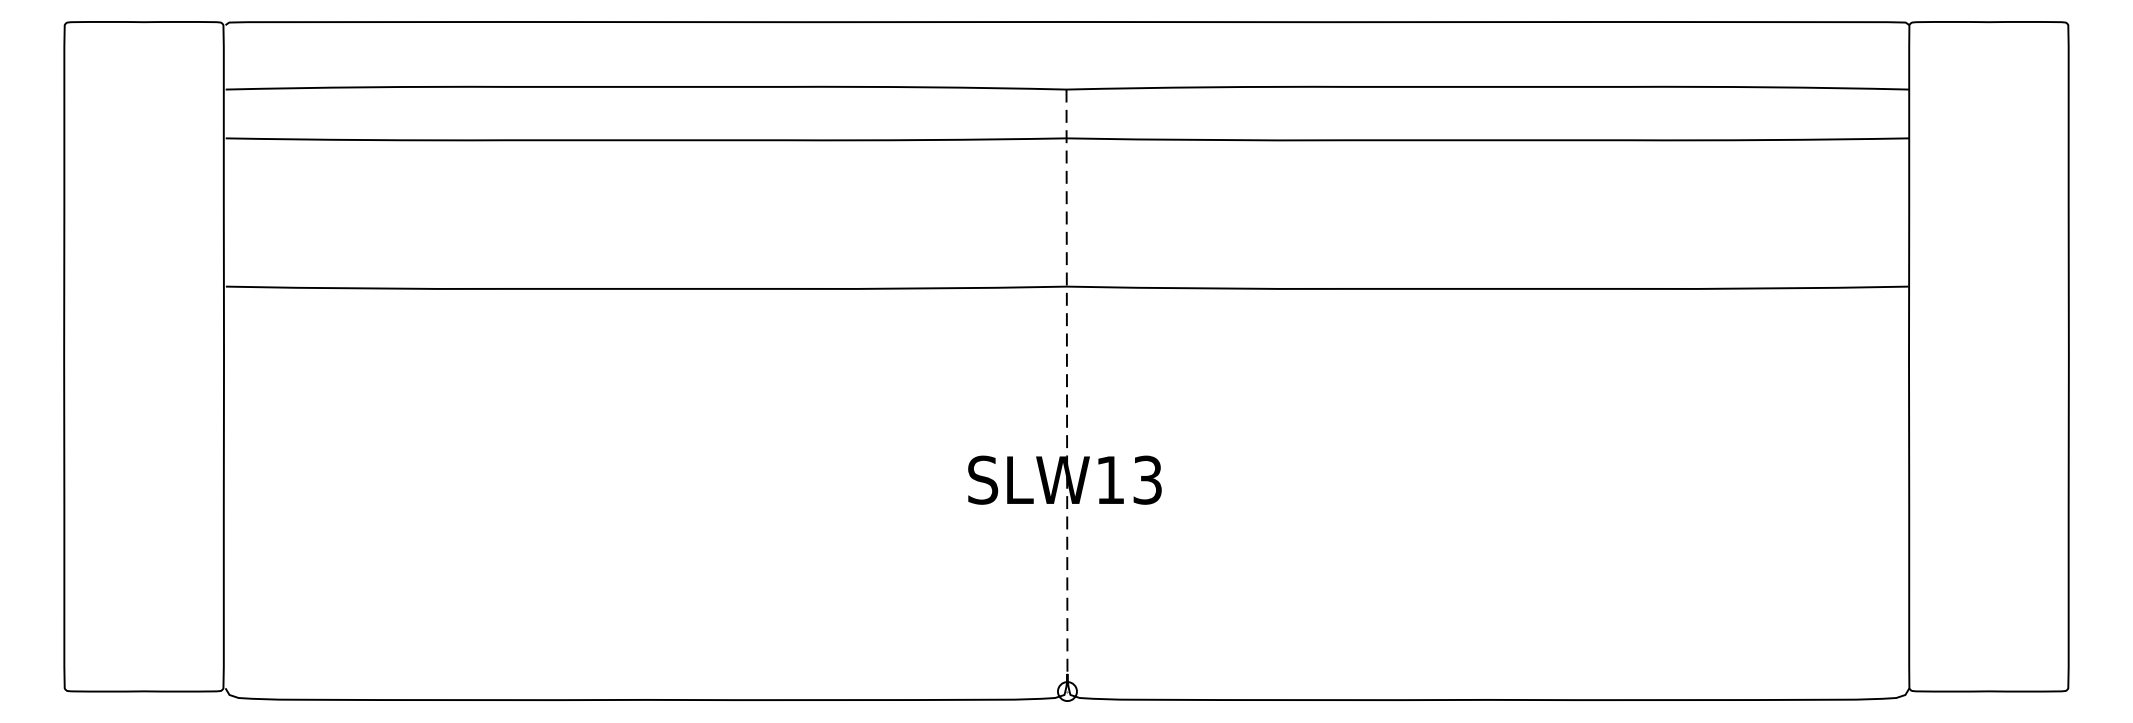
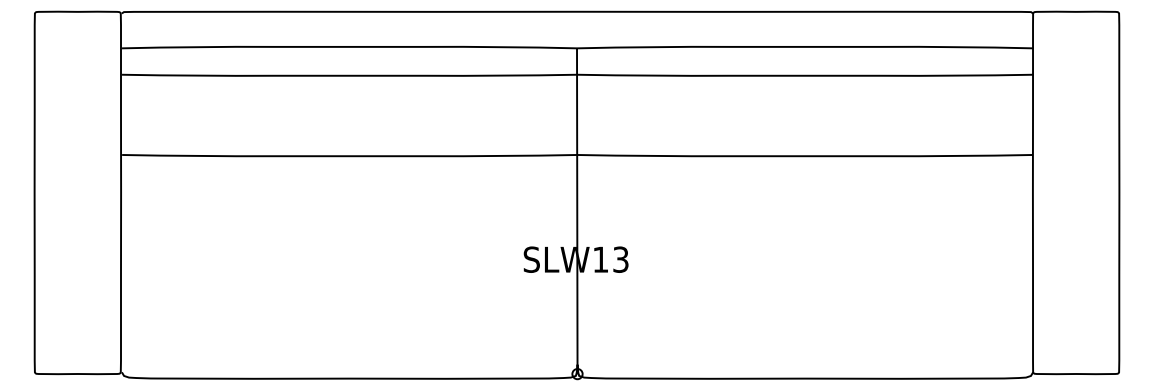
line: (1067, 383) -> (577, 207), dashed -> solid

